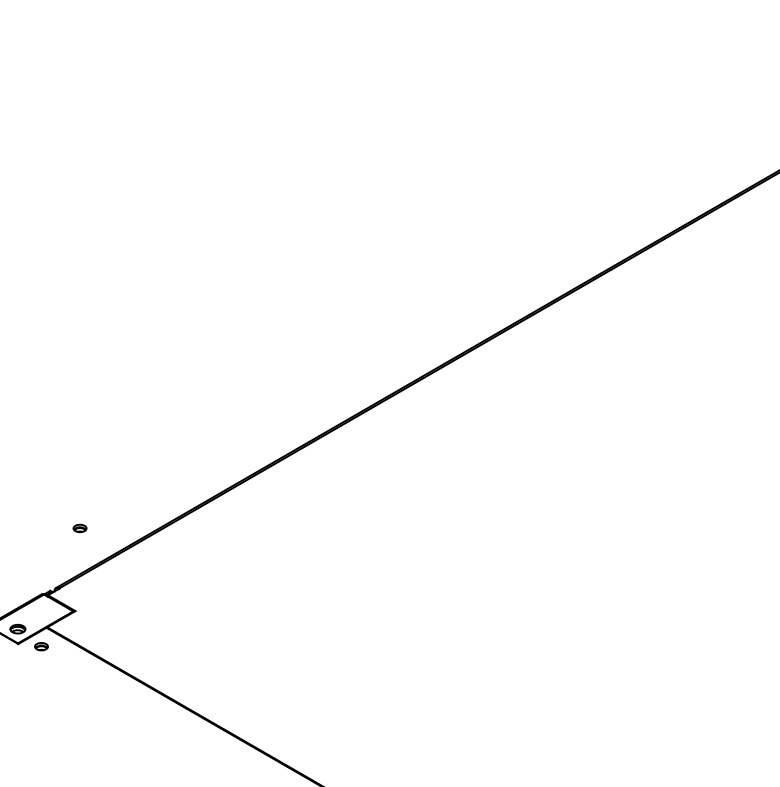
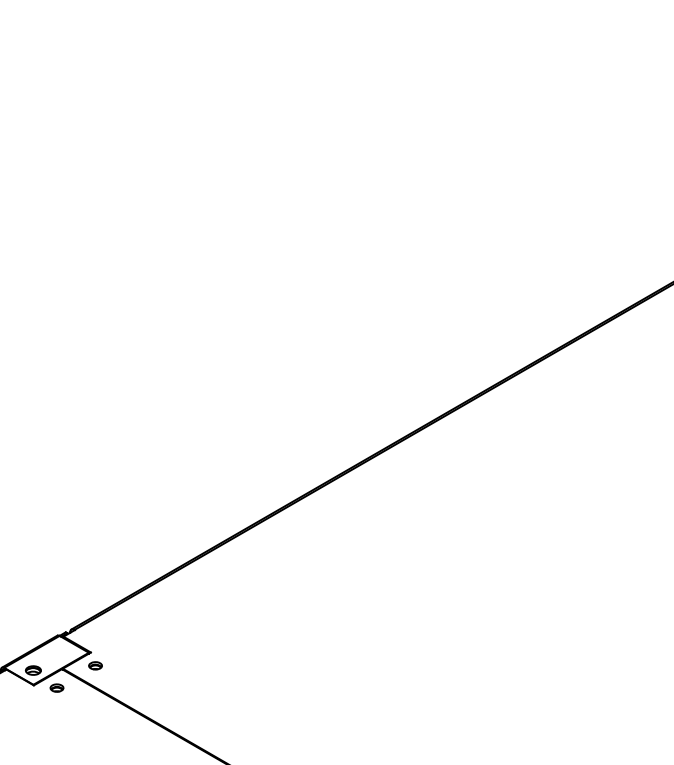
part: (79, 528) -> (95, 665), moved

